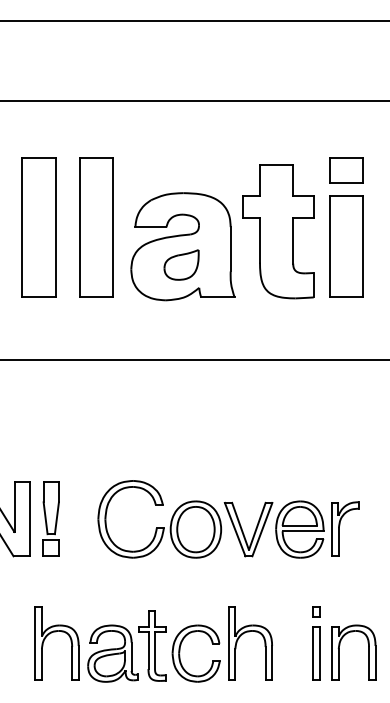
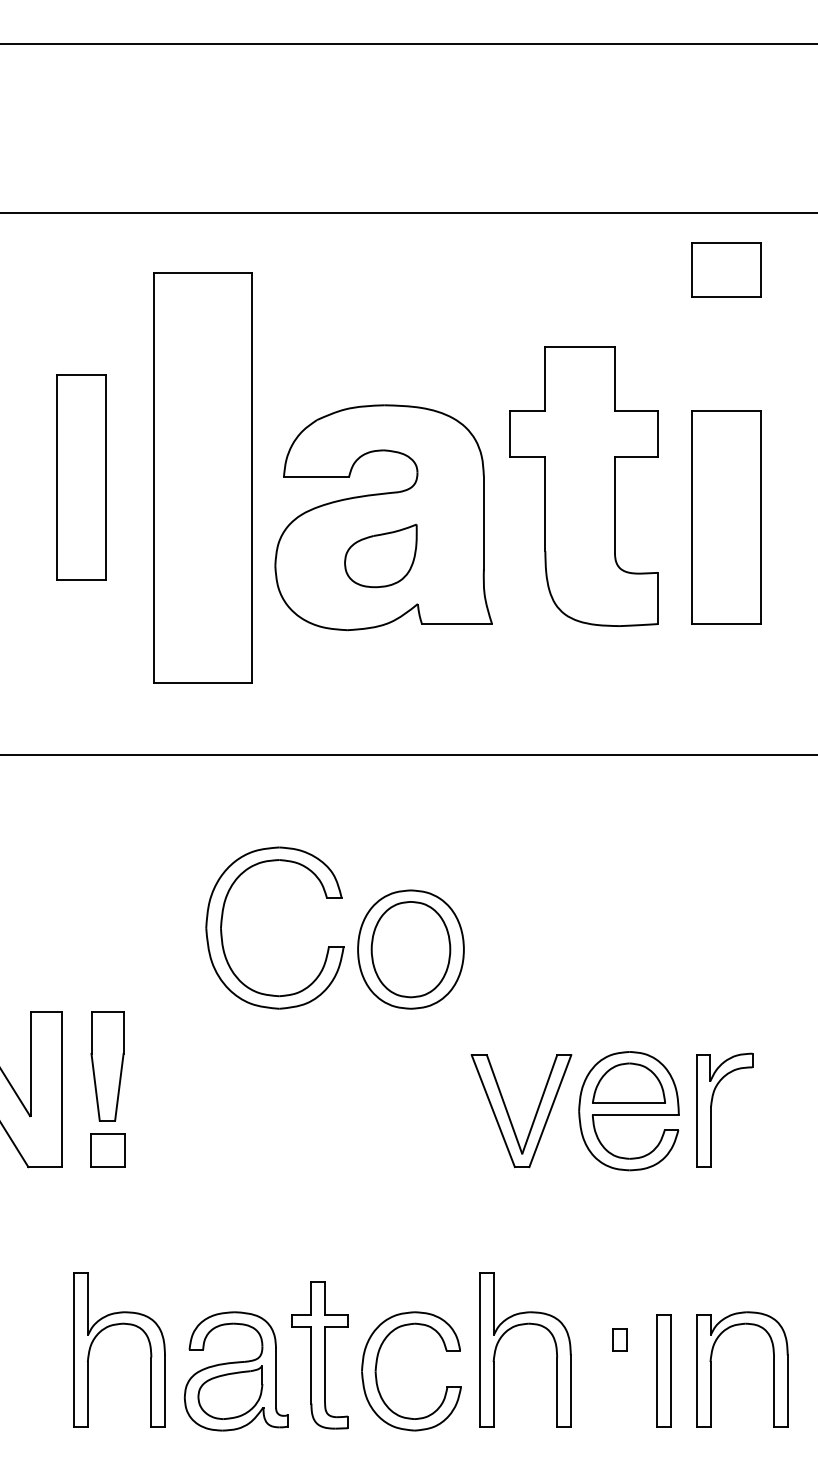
part: (346, 170) -> (726, 269), moved
part: (38, 227) -> (80, 477), size x0.7
part: (96, 227) -> (202, 477), size x1.4
part: (159, 527) -> (334, 945), moved
part: (316, 611) -> (619, 1339), moved

